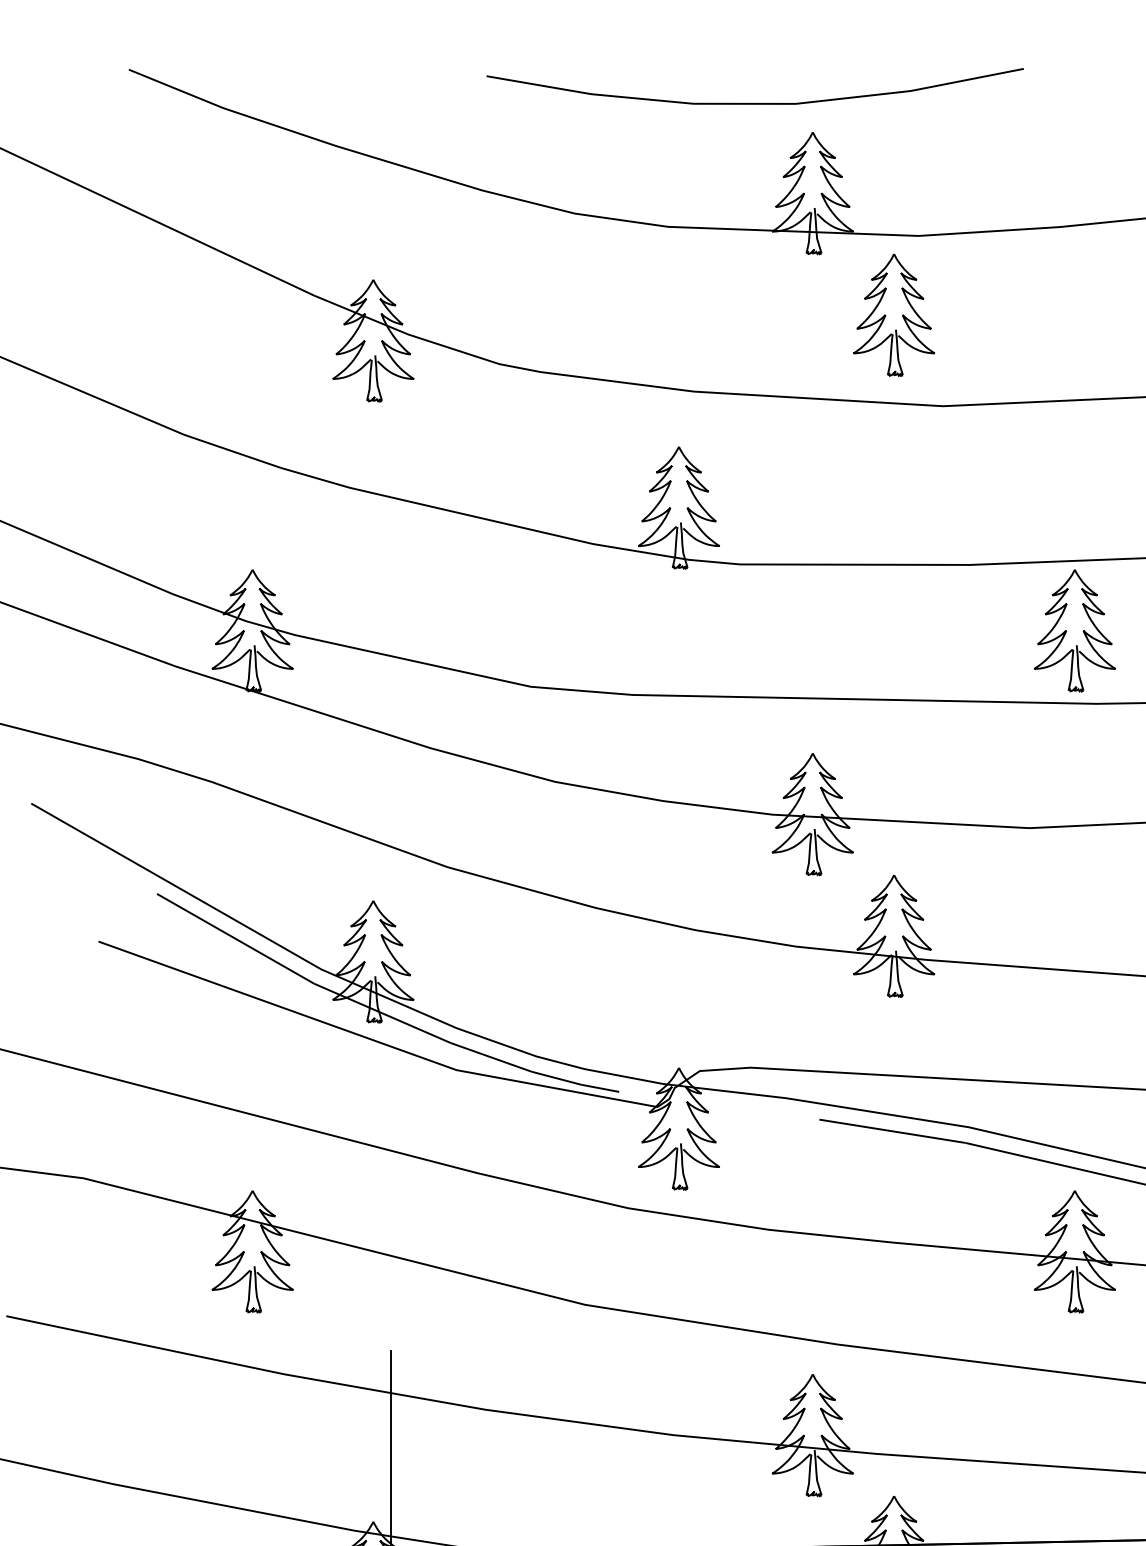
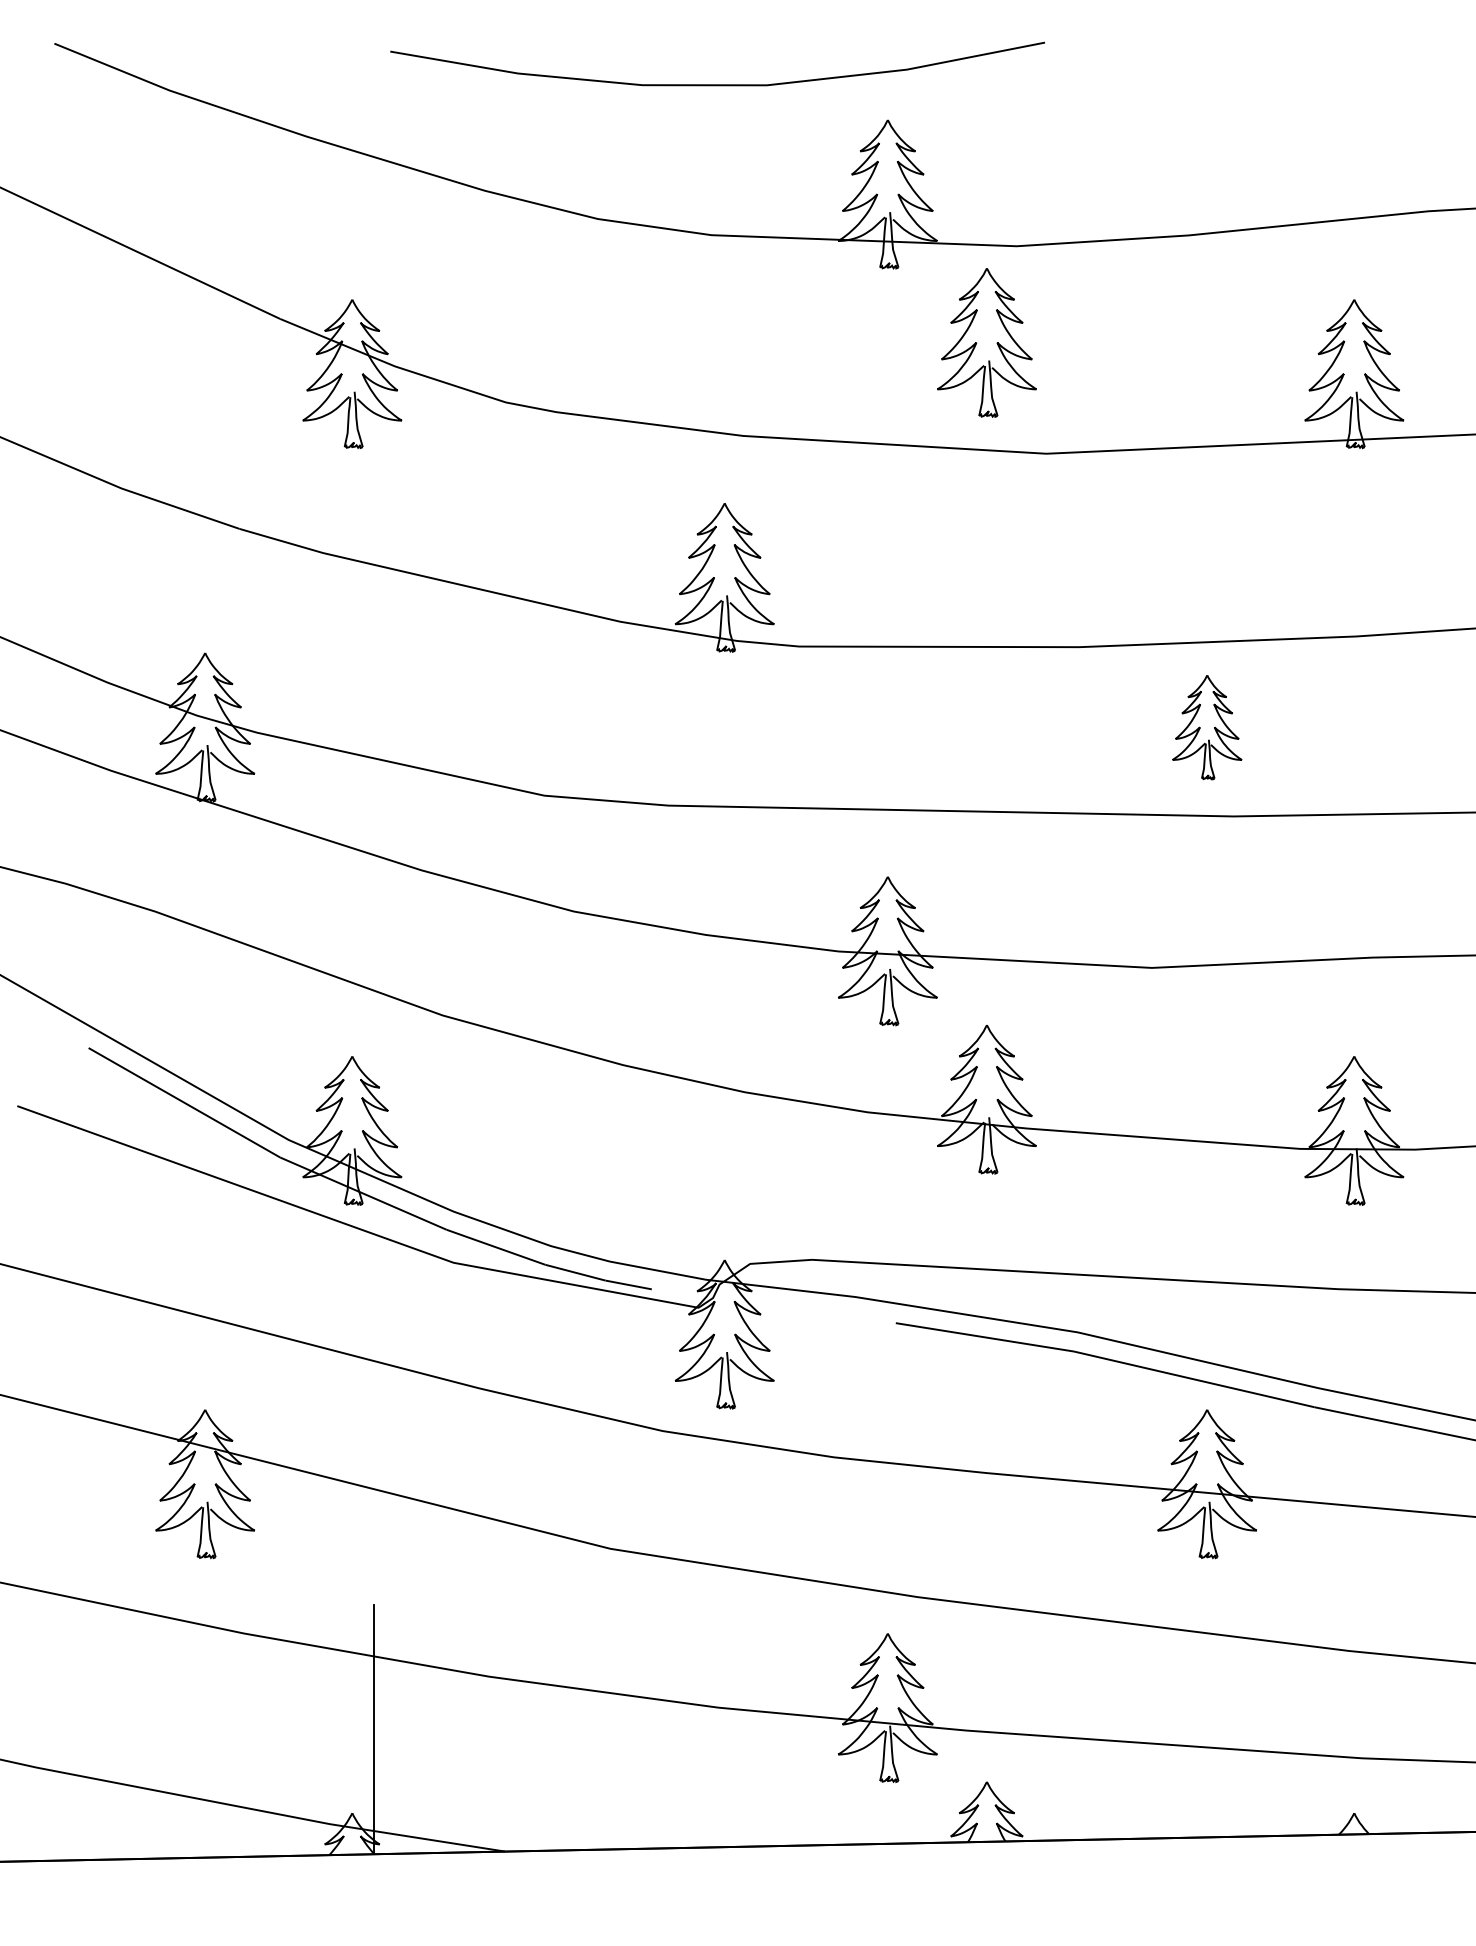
curve: (755, 103) -> (717, 84), moved
part: (1075, 630) -> (1207, 727), size x0.7

